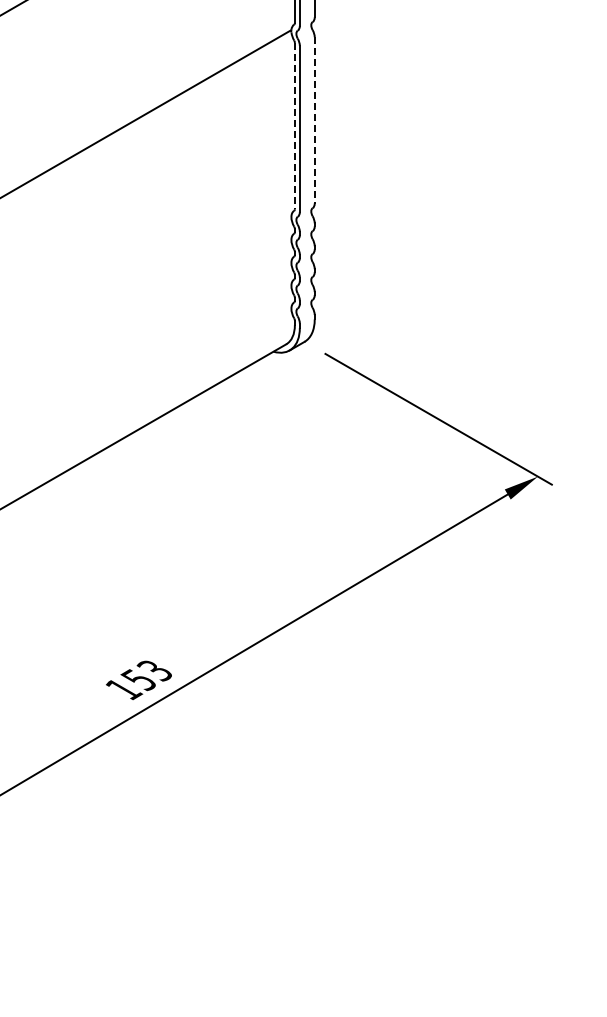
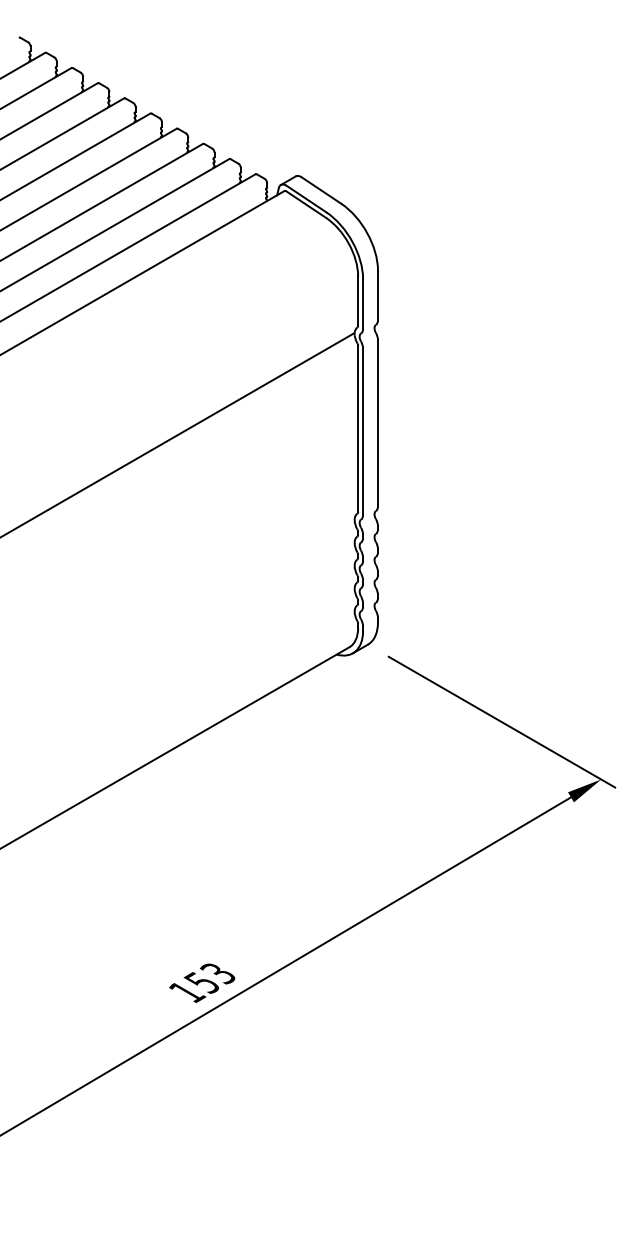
line: (314, 120) -> (377, 423), dashed -> solid
line: (295, 126) -> (358, 429), dashed -> solid

